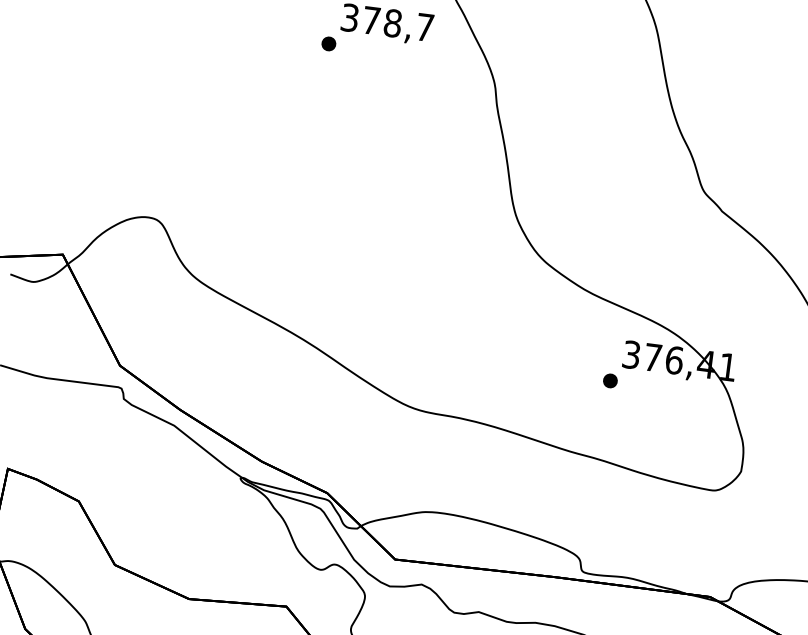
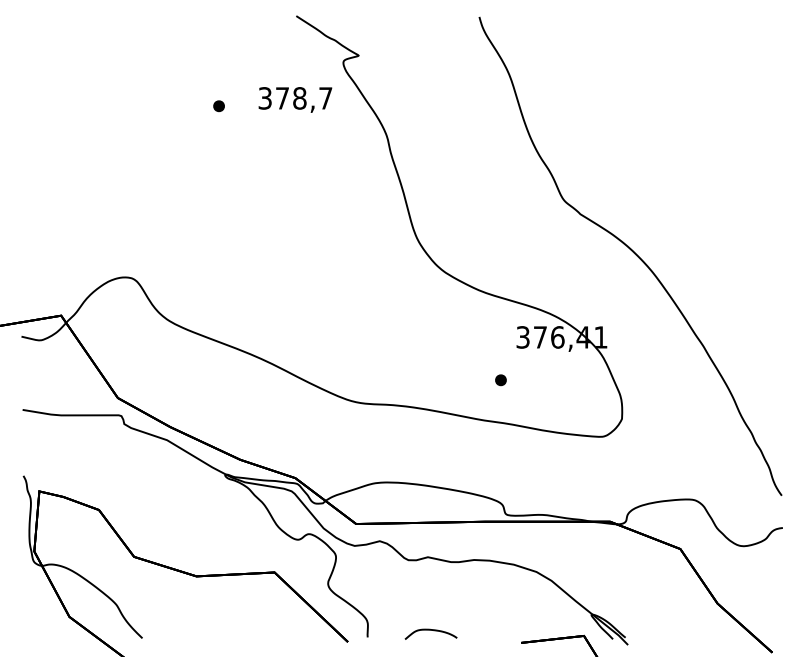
part: (328, 44) -> (218, 106), moved
part: (609, 381) -> (500, 380), moved

